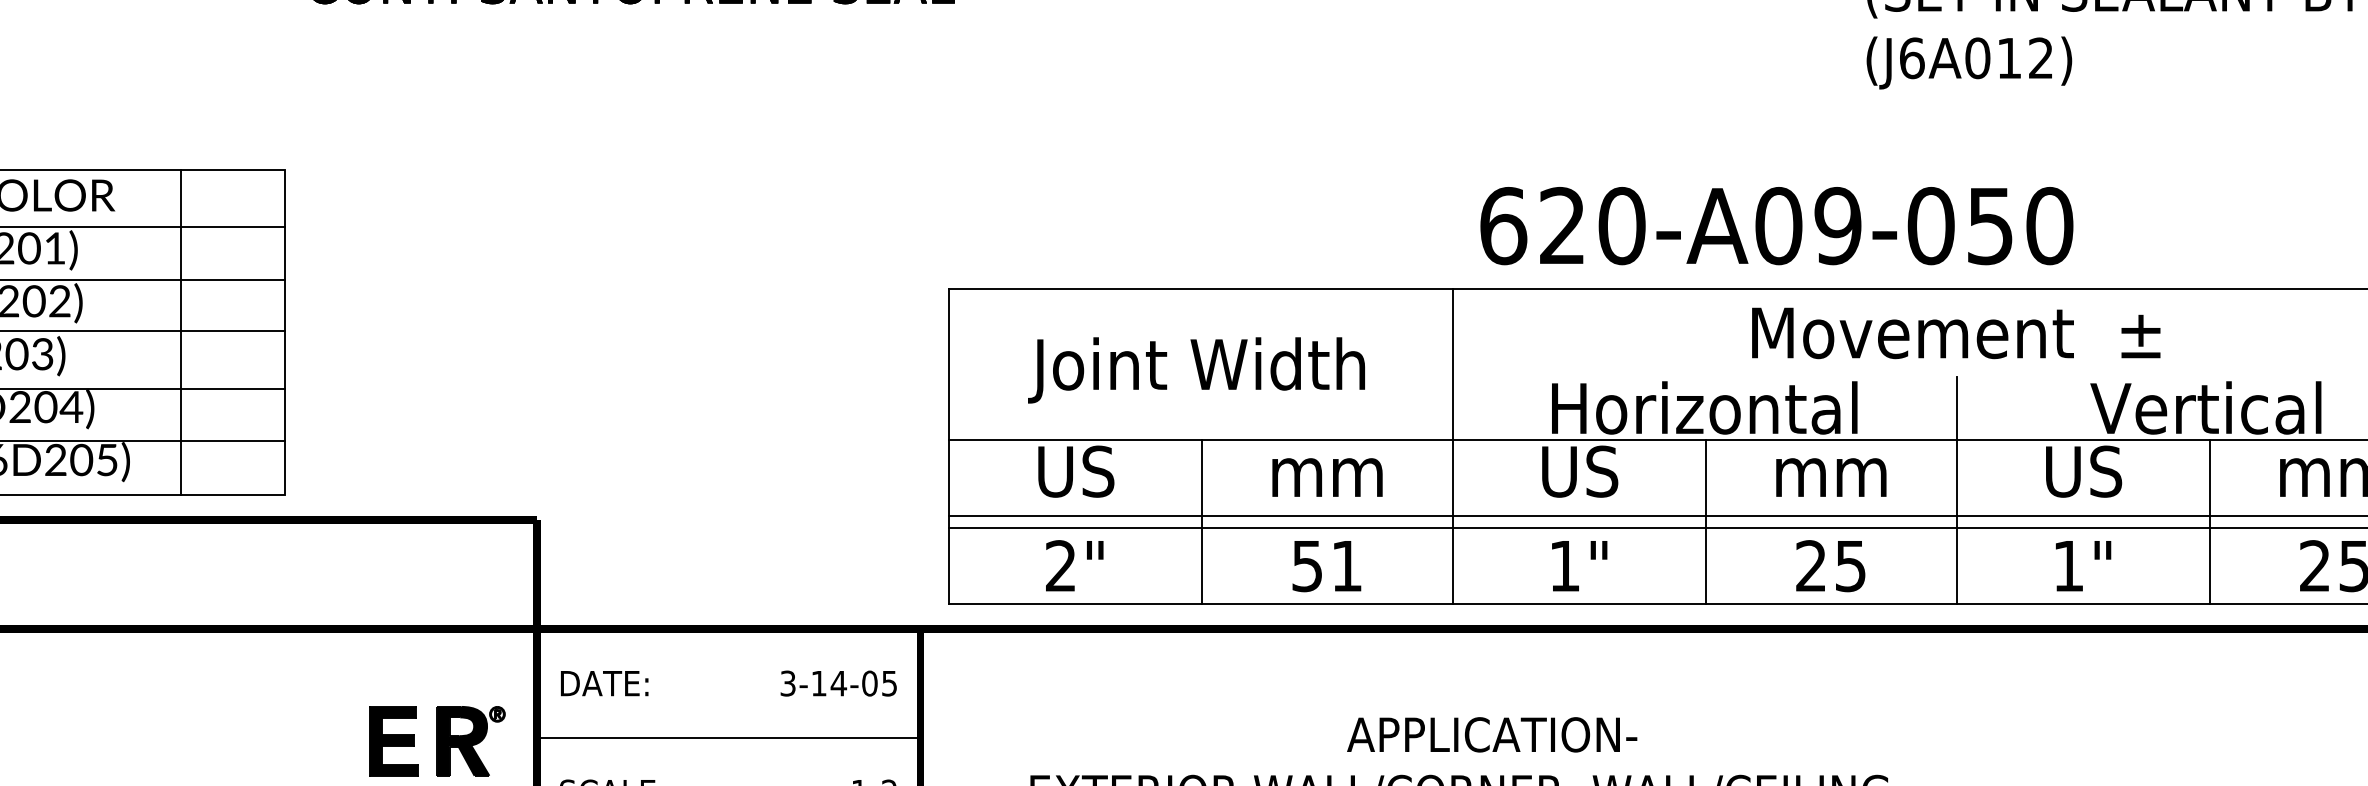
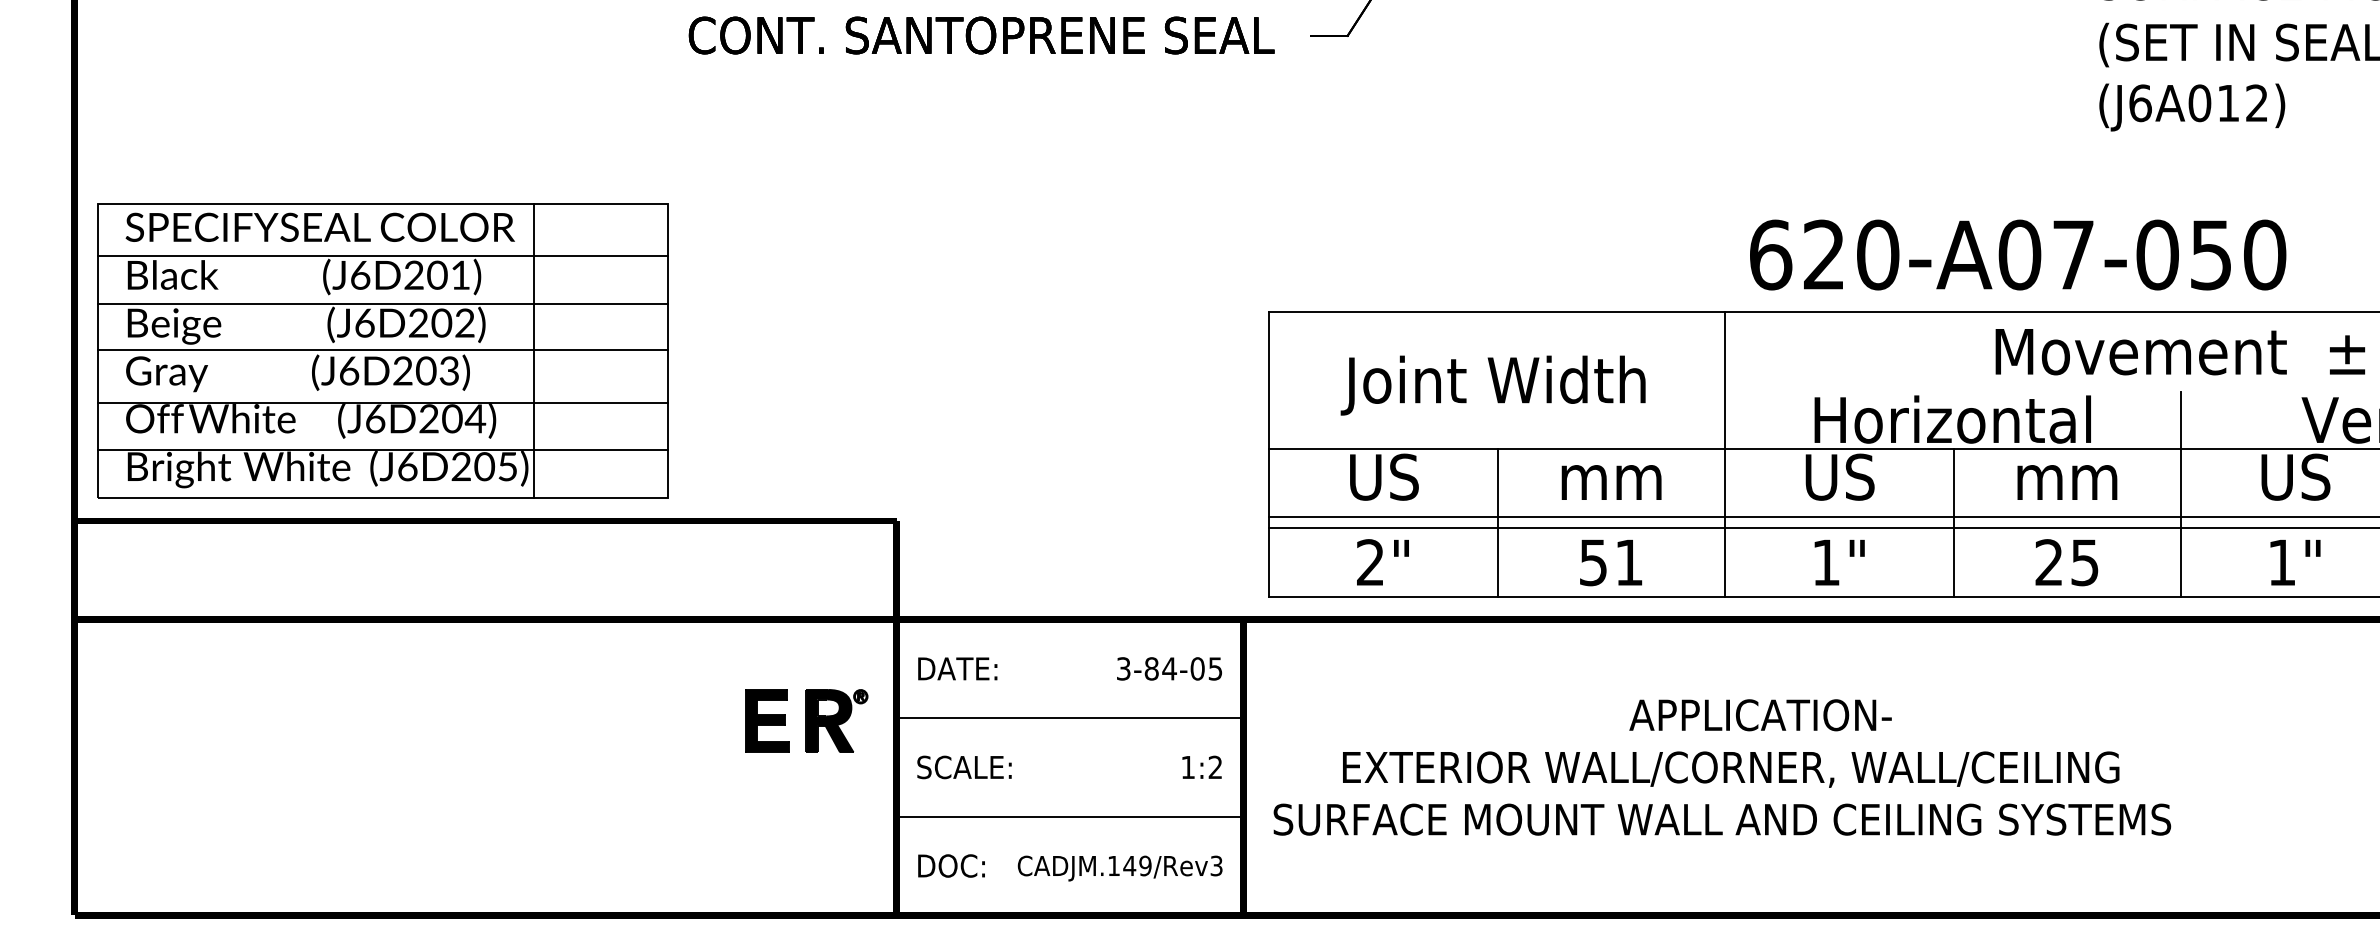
text: (1838, 225) -> (2073, 254), 620-A09-050 -> 620-A07-050
line: (180, 332) -> (533, 351), moved
text: (818, 683) -> (1151, 668), 3-14-05 -> 3-84-05

